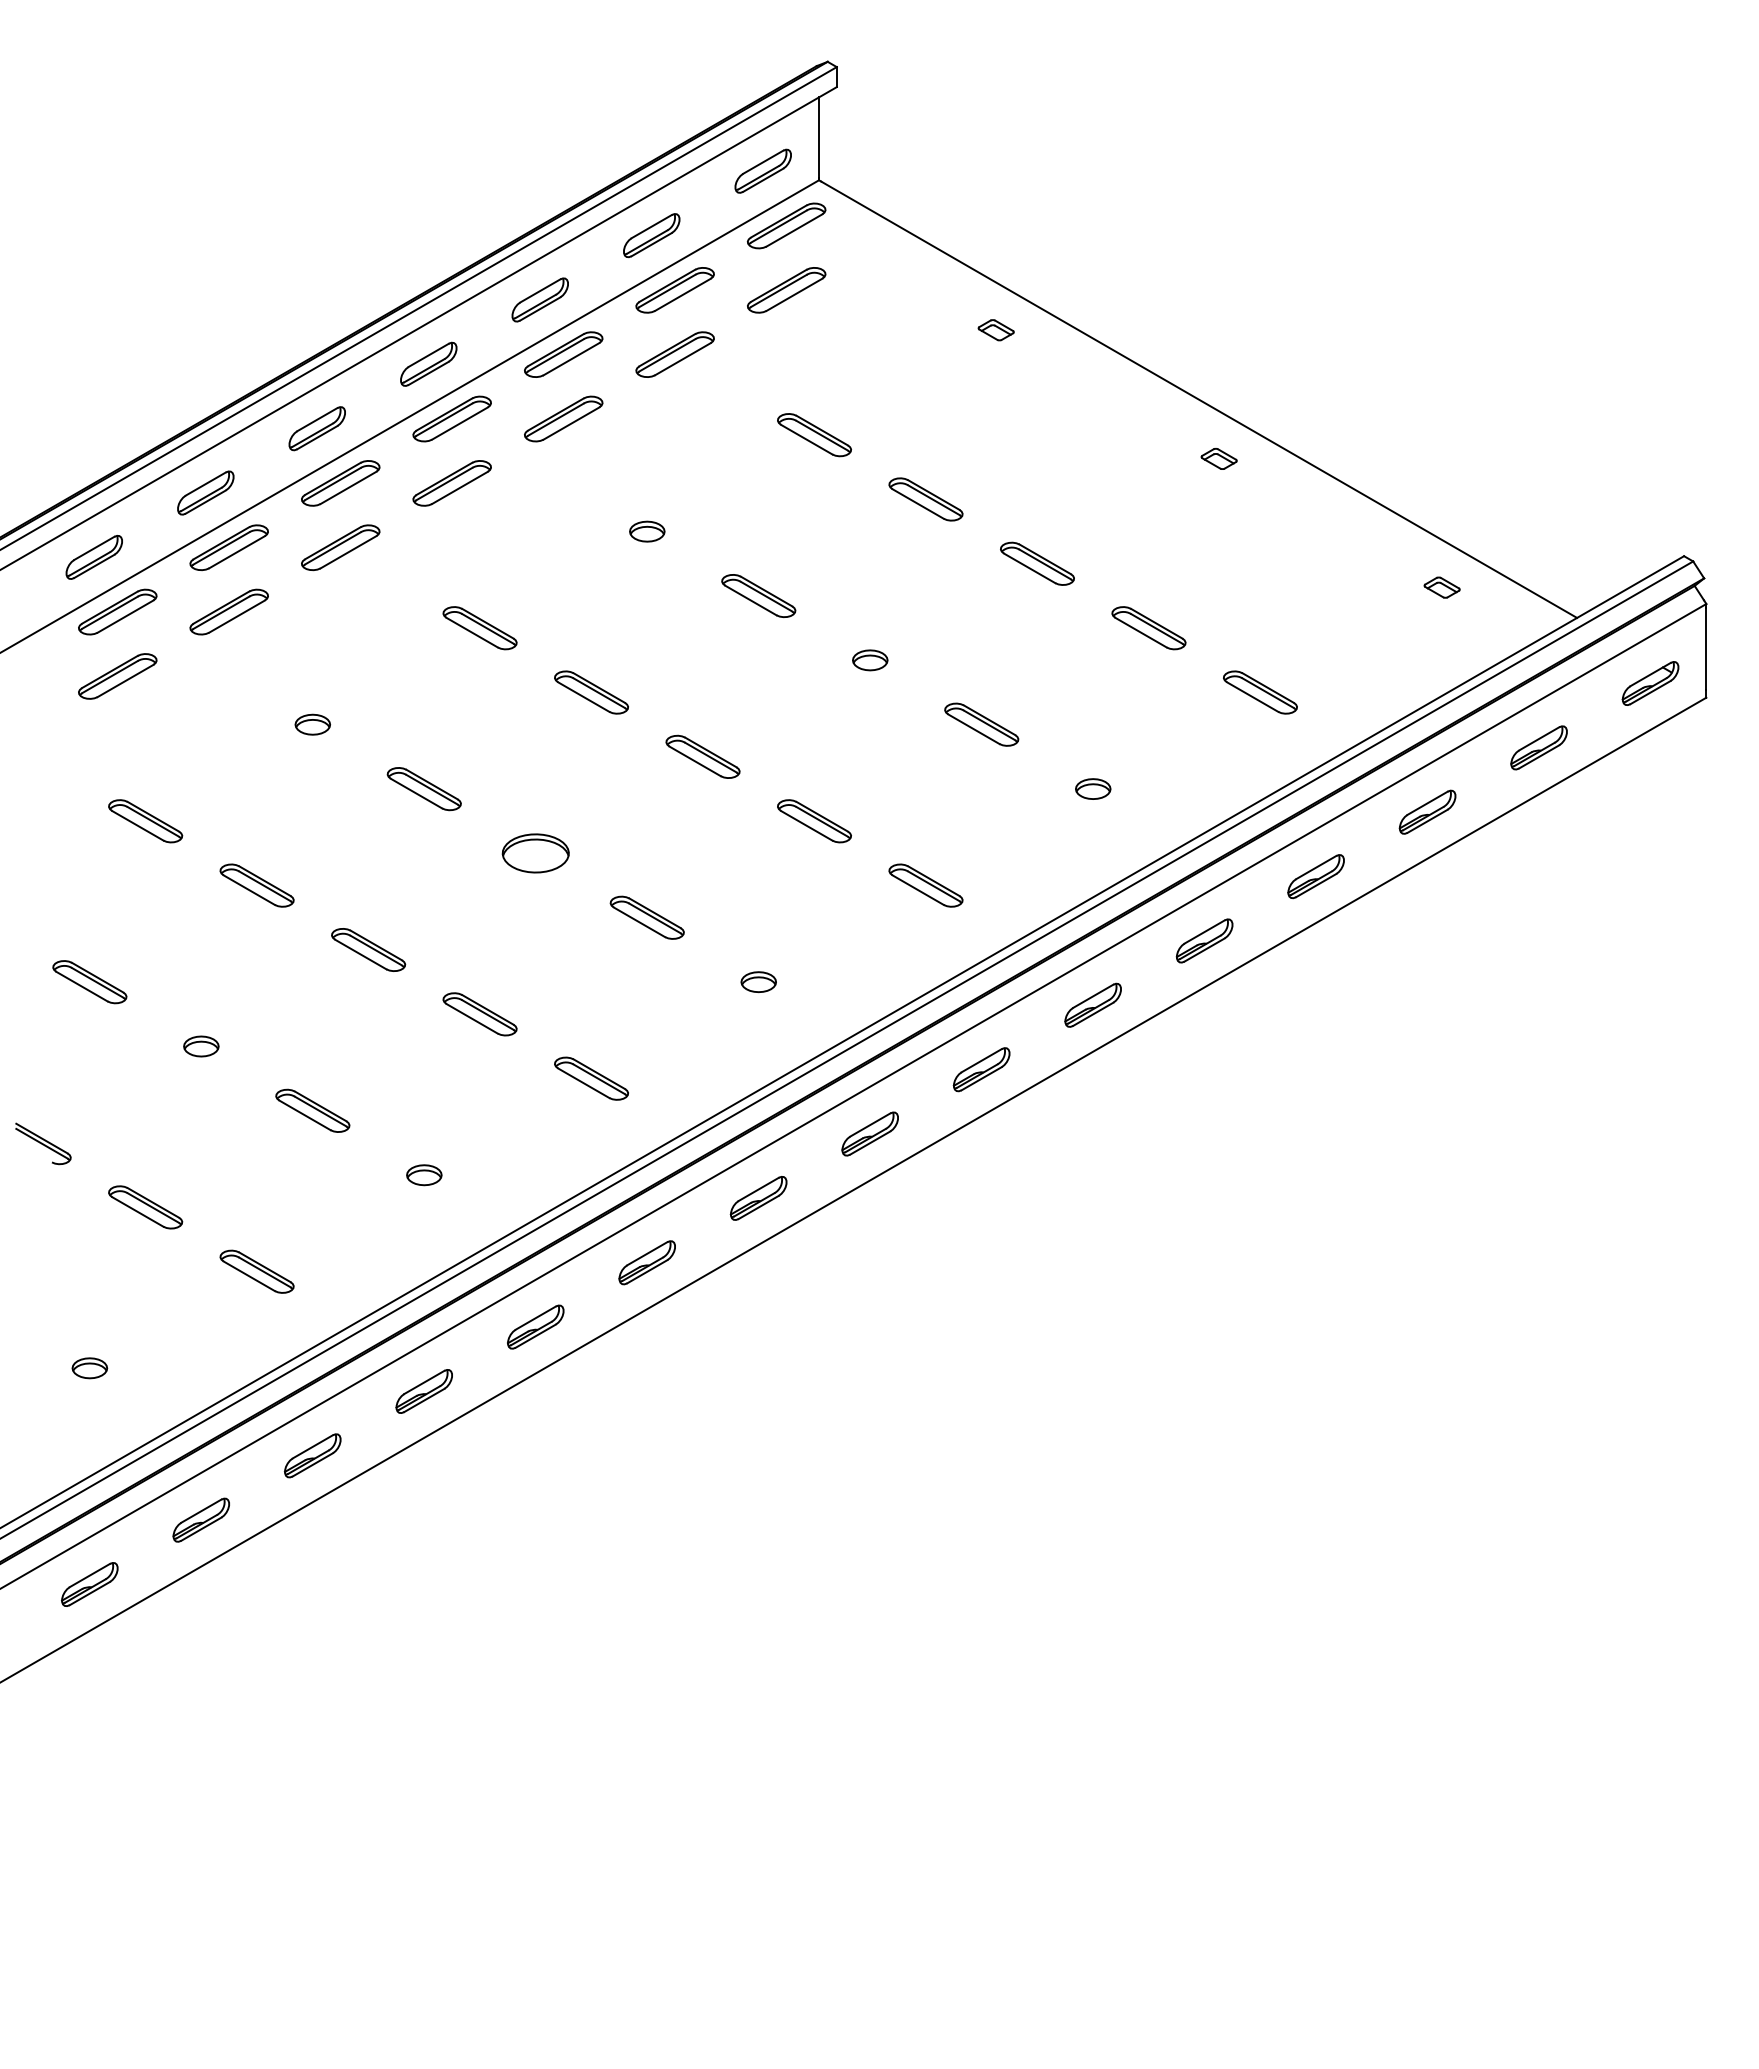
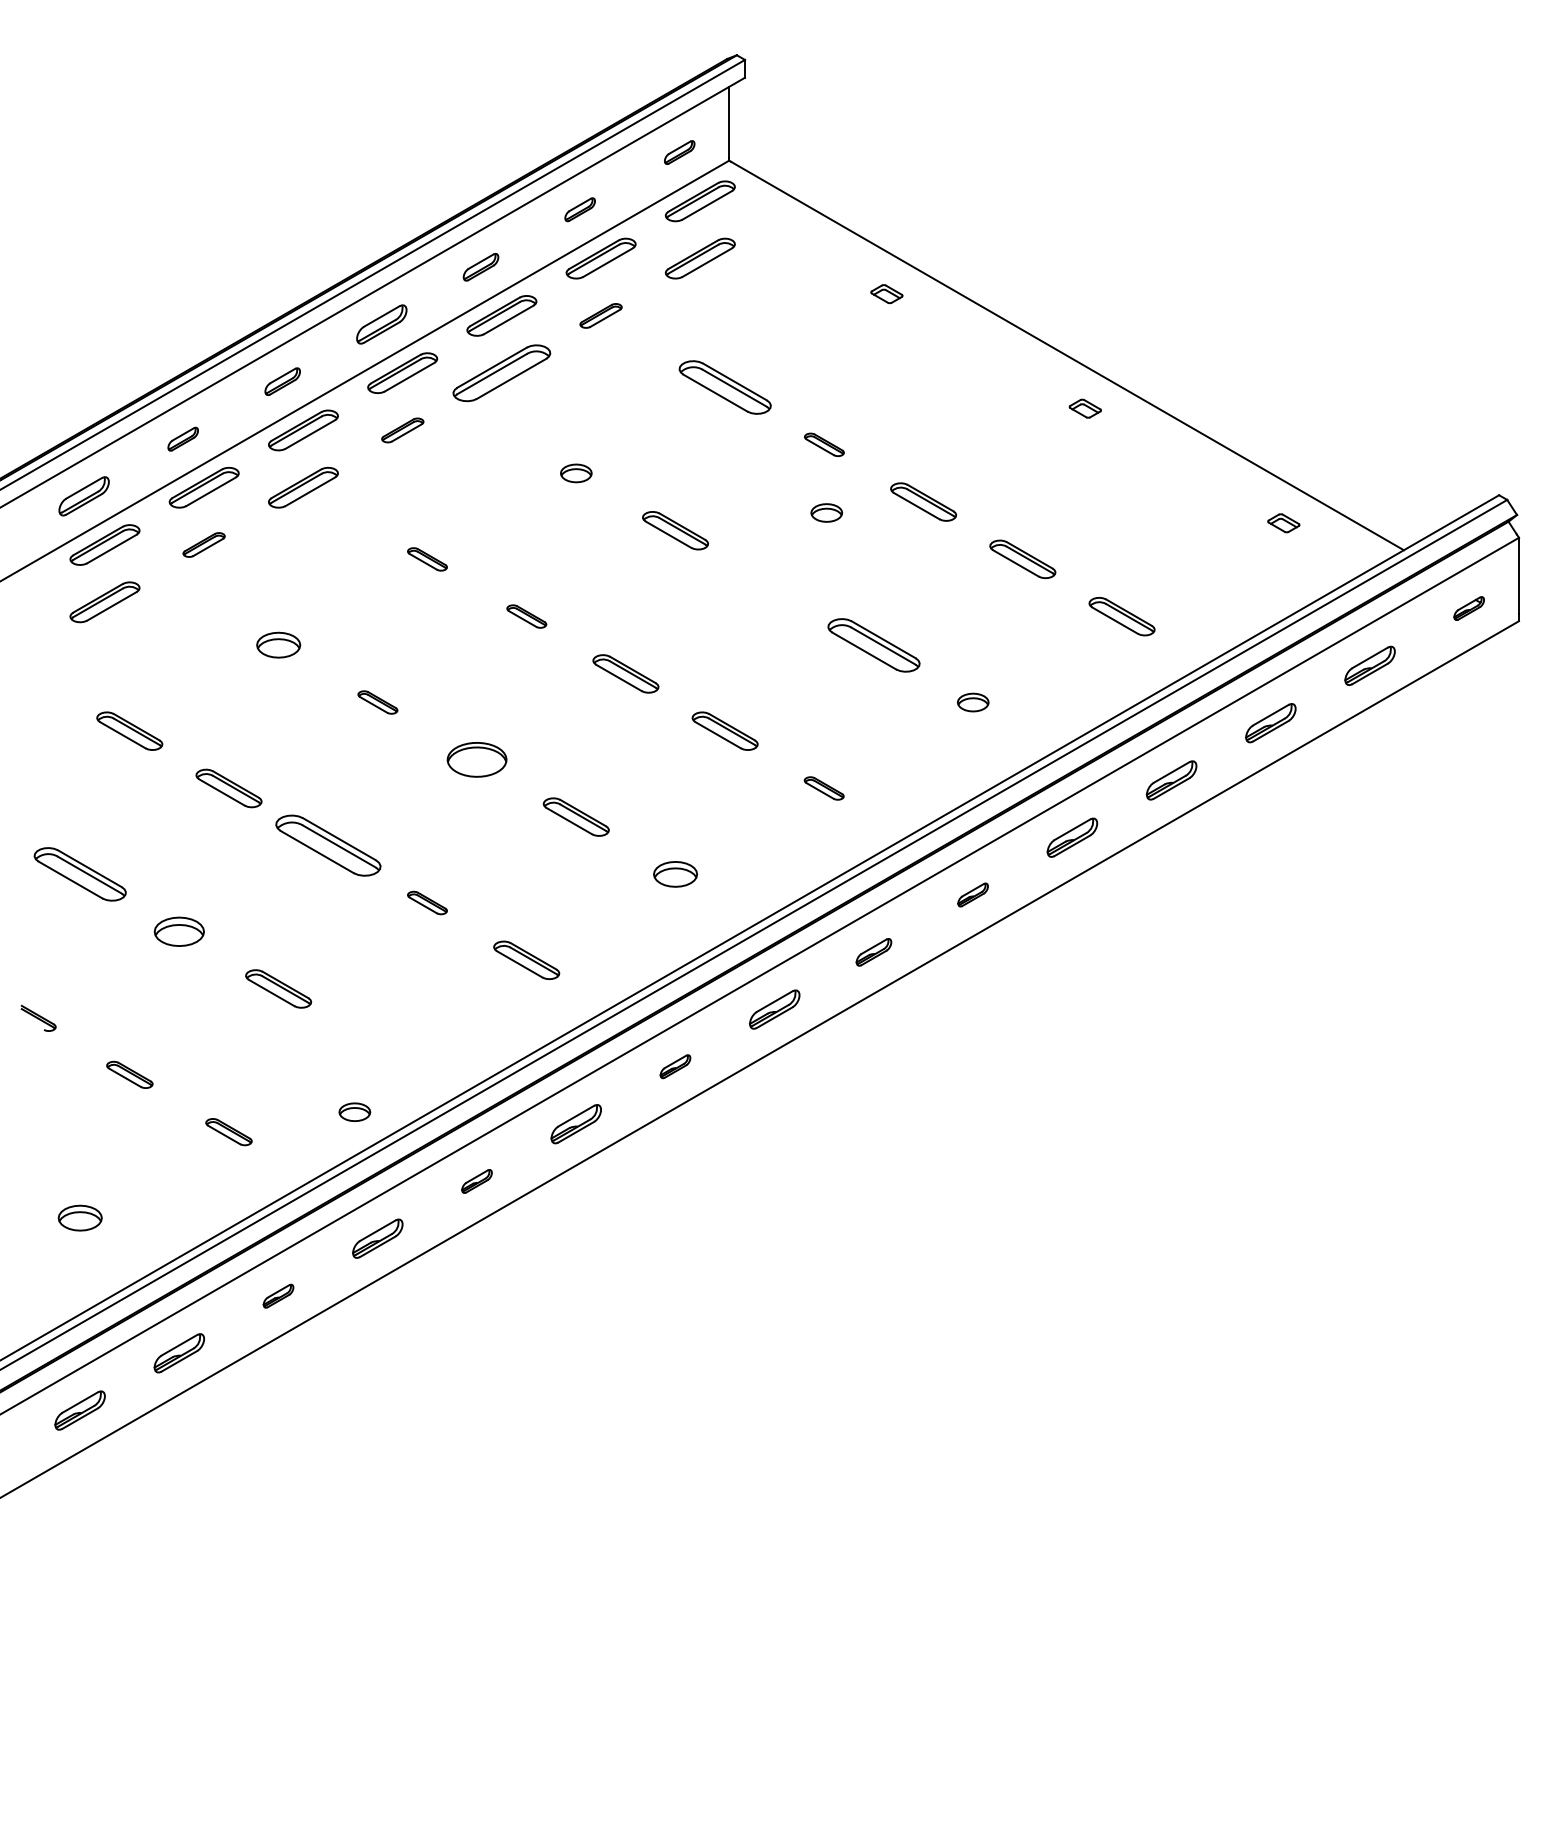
part: (763, 171) -> (679, 152), size x0.6
part: (650, 235) -> (579, 209), size x0.6
part: (539, 300) -> (480, 267), size x0.7
part: (674, 354) -> (600, 315), size x0.6
part: (563, 418) -> (501, 372), size x1.4
part: (317, 428) -> (282, 381), size x0.7
part: (813, 435) -> (724, 387), size x1.4
part: (452, 483) -> (402, 430), size x0.6
part: (204, 493) -> (182, 439), size x0.6
part: (926, 499) -> (824, 444), size x0.6
part: (228, 611) -> (203, 544), size x0.6
part: (480, 628) -> (427, 559), size x0.6
part: (869, 659) -> (826, 512), moved
part: (1649, 683) -> (1468, 608), size x0.6
part: (591, 692) -> (526, 616), size x0.6
part: (981, 723) -> (873, 644), size x1.4
part: (312, 724) -> (278, 645), size x1.4
part: (423, 789) -> (377, 702), size x0.6
part: (925, 885) -> (823, 788), size x0.6
part: (367, 949) -> (327, 845), size x1.6
part: (89, 982) -> (79, 874), size x1.4
part: (758, 982) -> (675, 874), size x1.4
part: (1092, 1004) -> (972, 894), size x0.6
part: (480, 1013) -> (427, 902), size x0.6
part: (201, 1046) -> (179, 931), size x1.6
part: (981, 1069) -> (873, 952), size x0.7
part: (43, 1144) -> (38, 1018), size x0.7
part: (423, 1174) -> (354, 1111), moved
part: (758, 1197) -> (675, 1066), size x0.6
part: (145, 1206) -> (129, 1074), size x0.7
part: (256, 1270) -> (228, 1131), size x0.7
part: (535, 1327) -> (476, 1181), size x0.6
part: (89, 1367) -> (79, 1217), size x1.4
part: (312, 1456) -> (278, 1296), size x0.6

